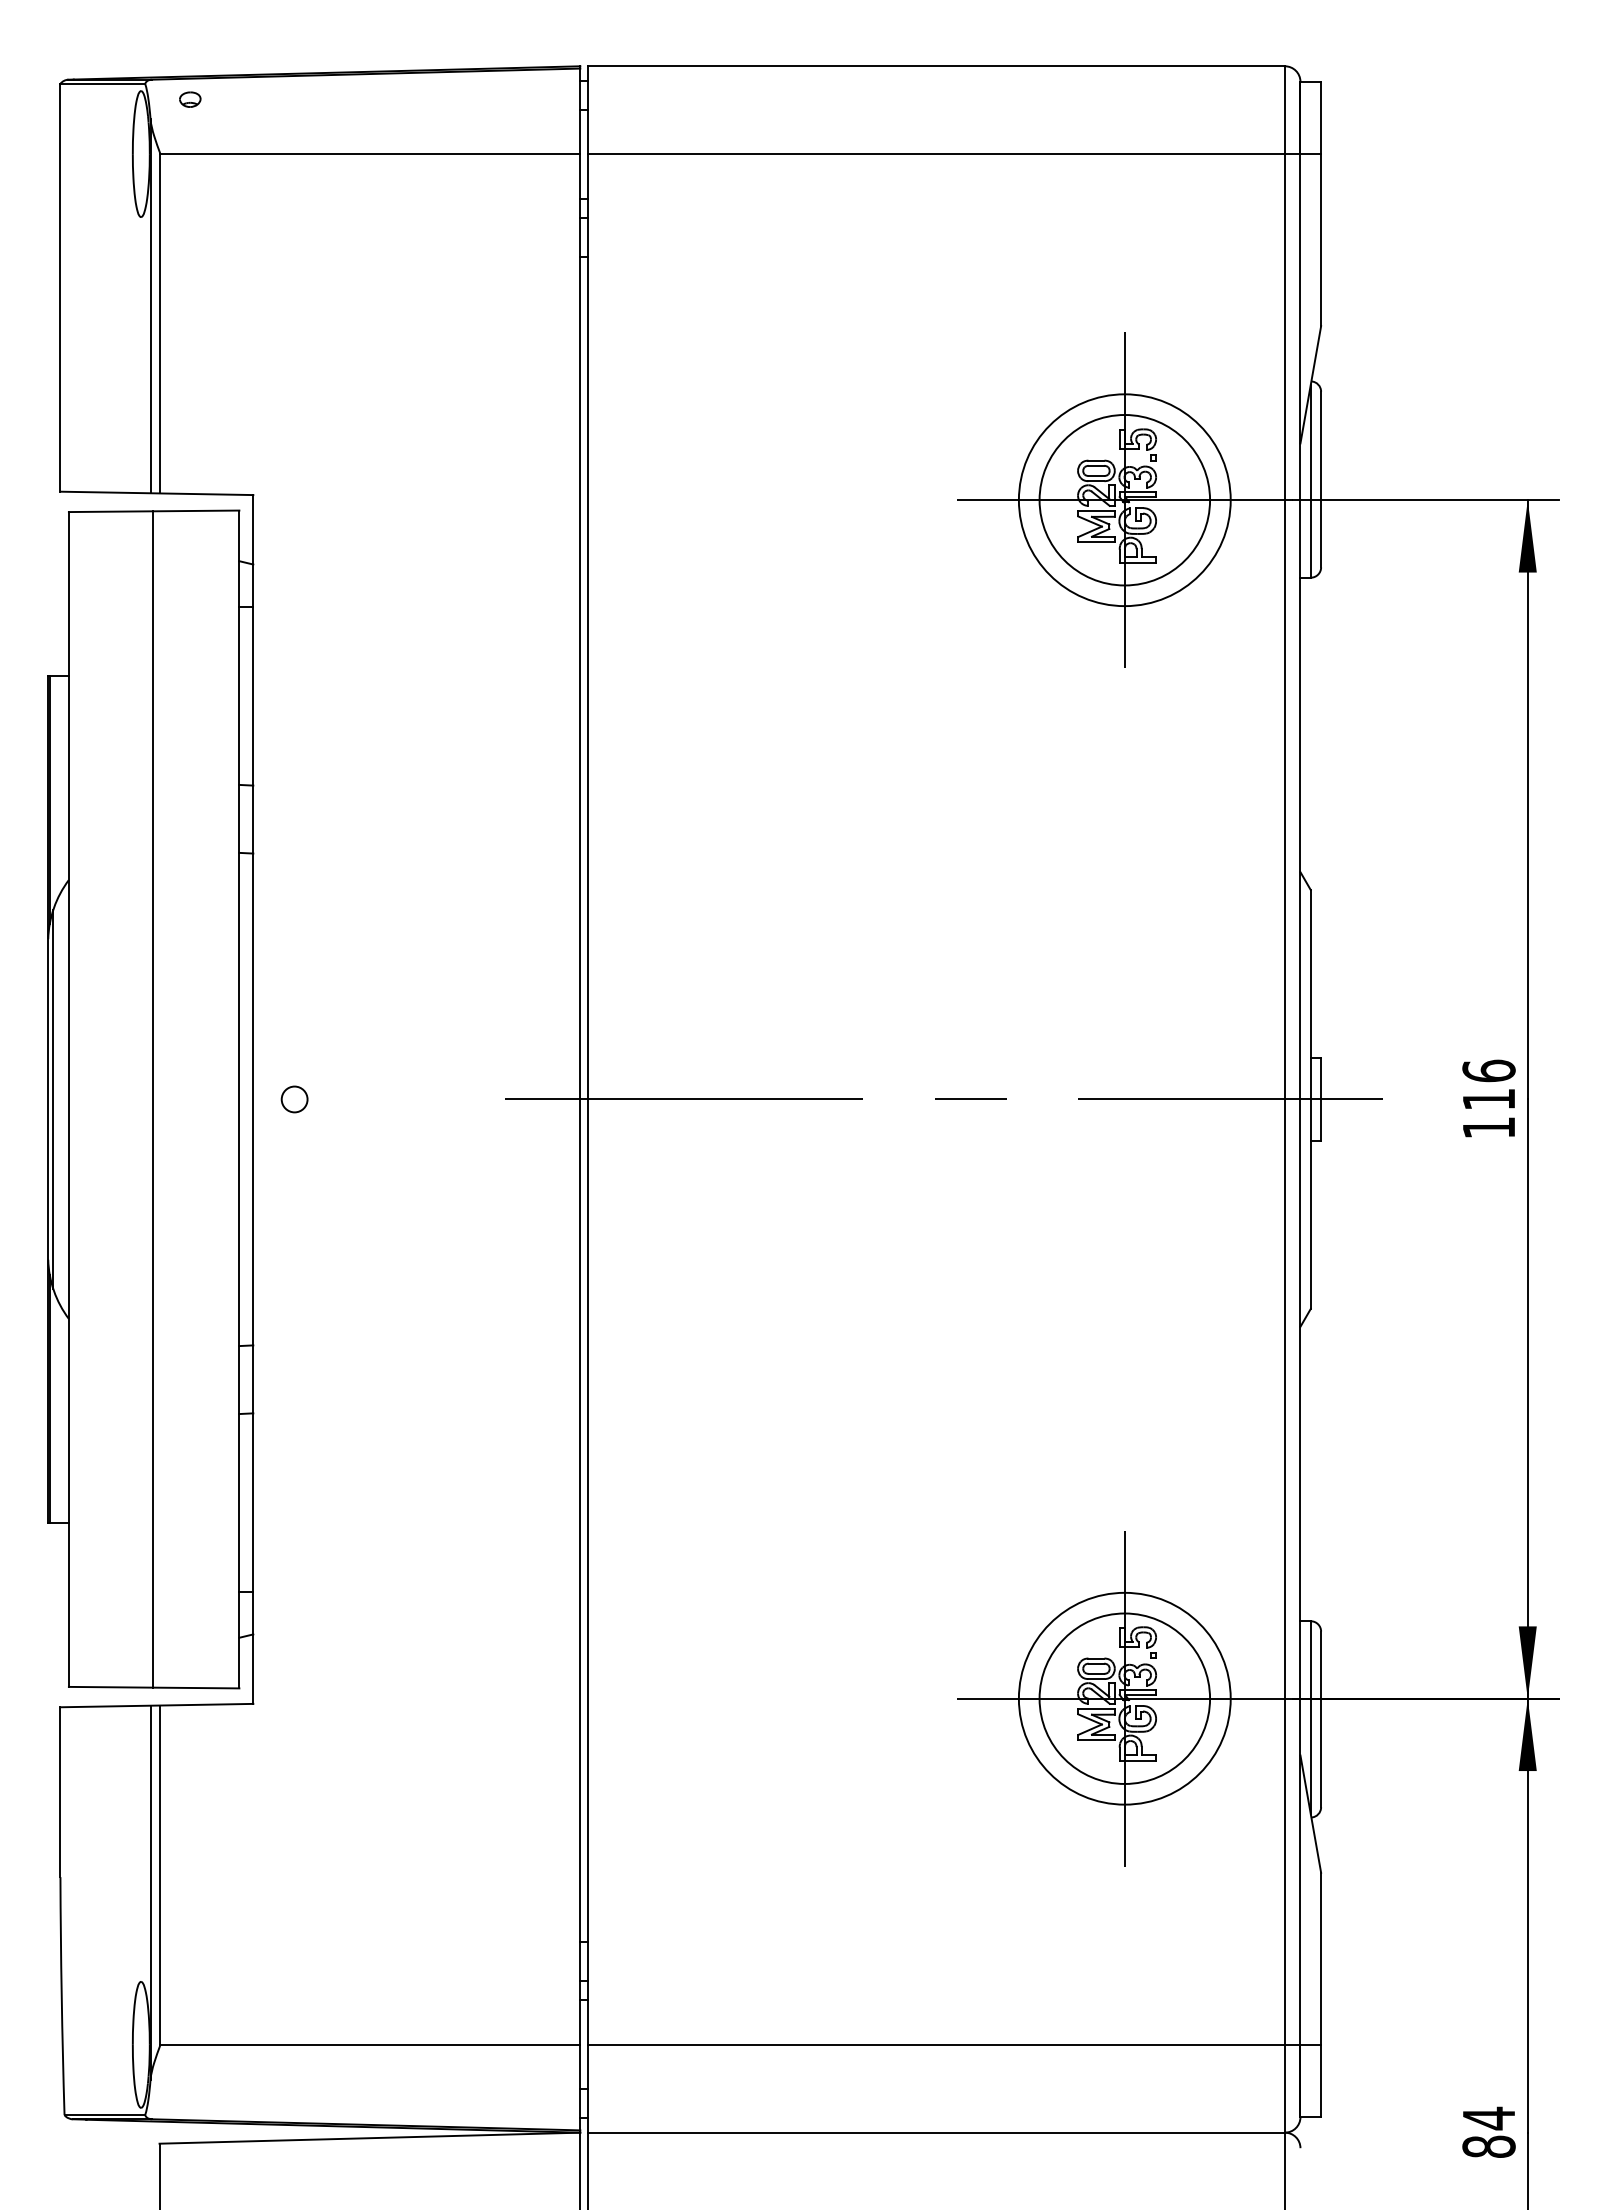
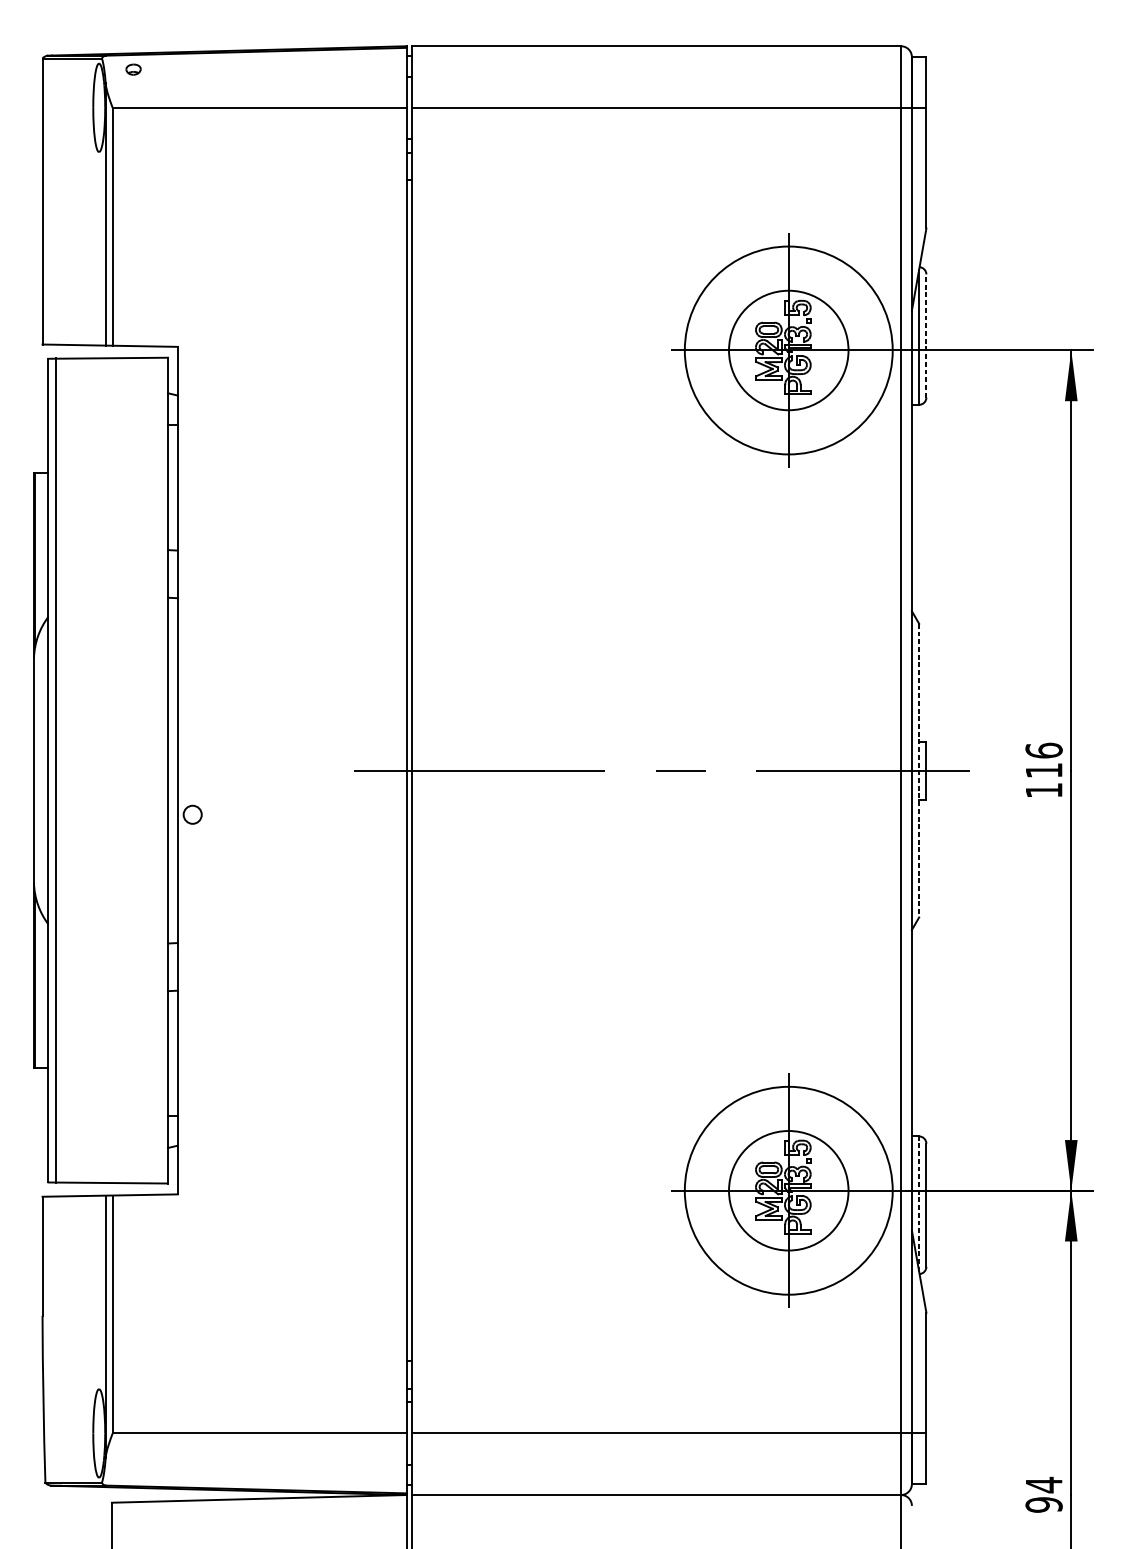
line: (1321, 479) -> (926, 335), solid -> dashed
circle: (1124, 500) -> (788, 350), size x1.4
line: (53, 1099) -> (37, 770), removed
line: (152, 1099) -> (55, 770), moved
circle: (294, 1099) -> (192, 814), moved
line: (1310, 1099) -> (918, 770), solid -> dashed
circle: (1124, 1698) -> (788, 1190), size x1.4
line: (1310, 1717) -> (918, 1203), solid -> dashed
text: (1488, 2146) -> (1043, 1504), 84 -> 94

